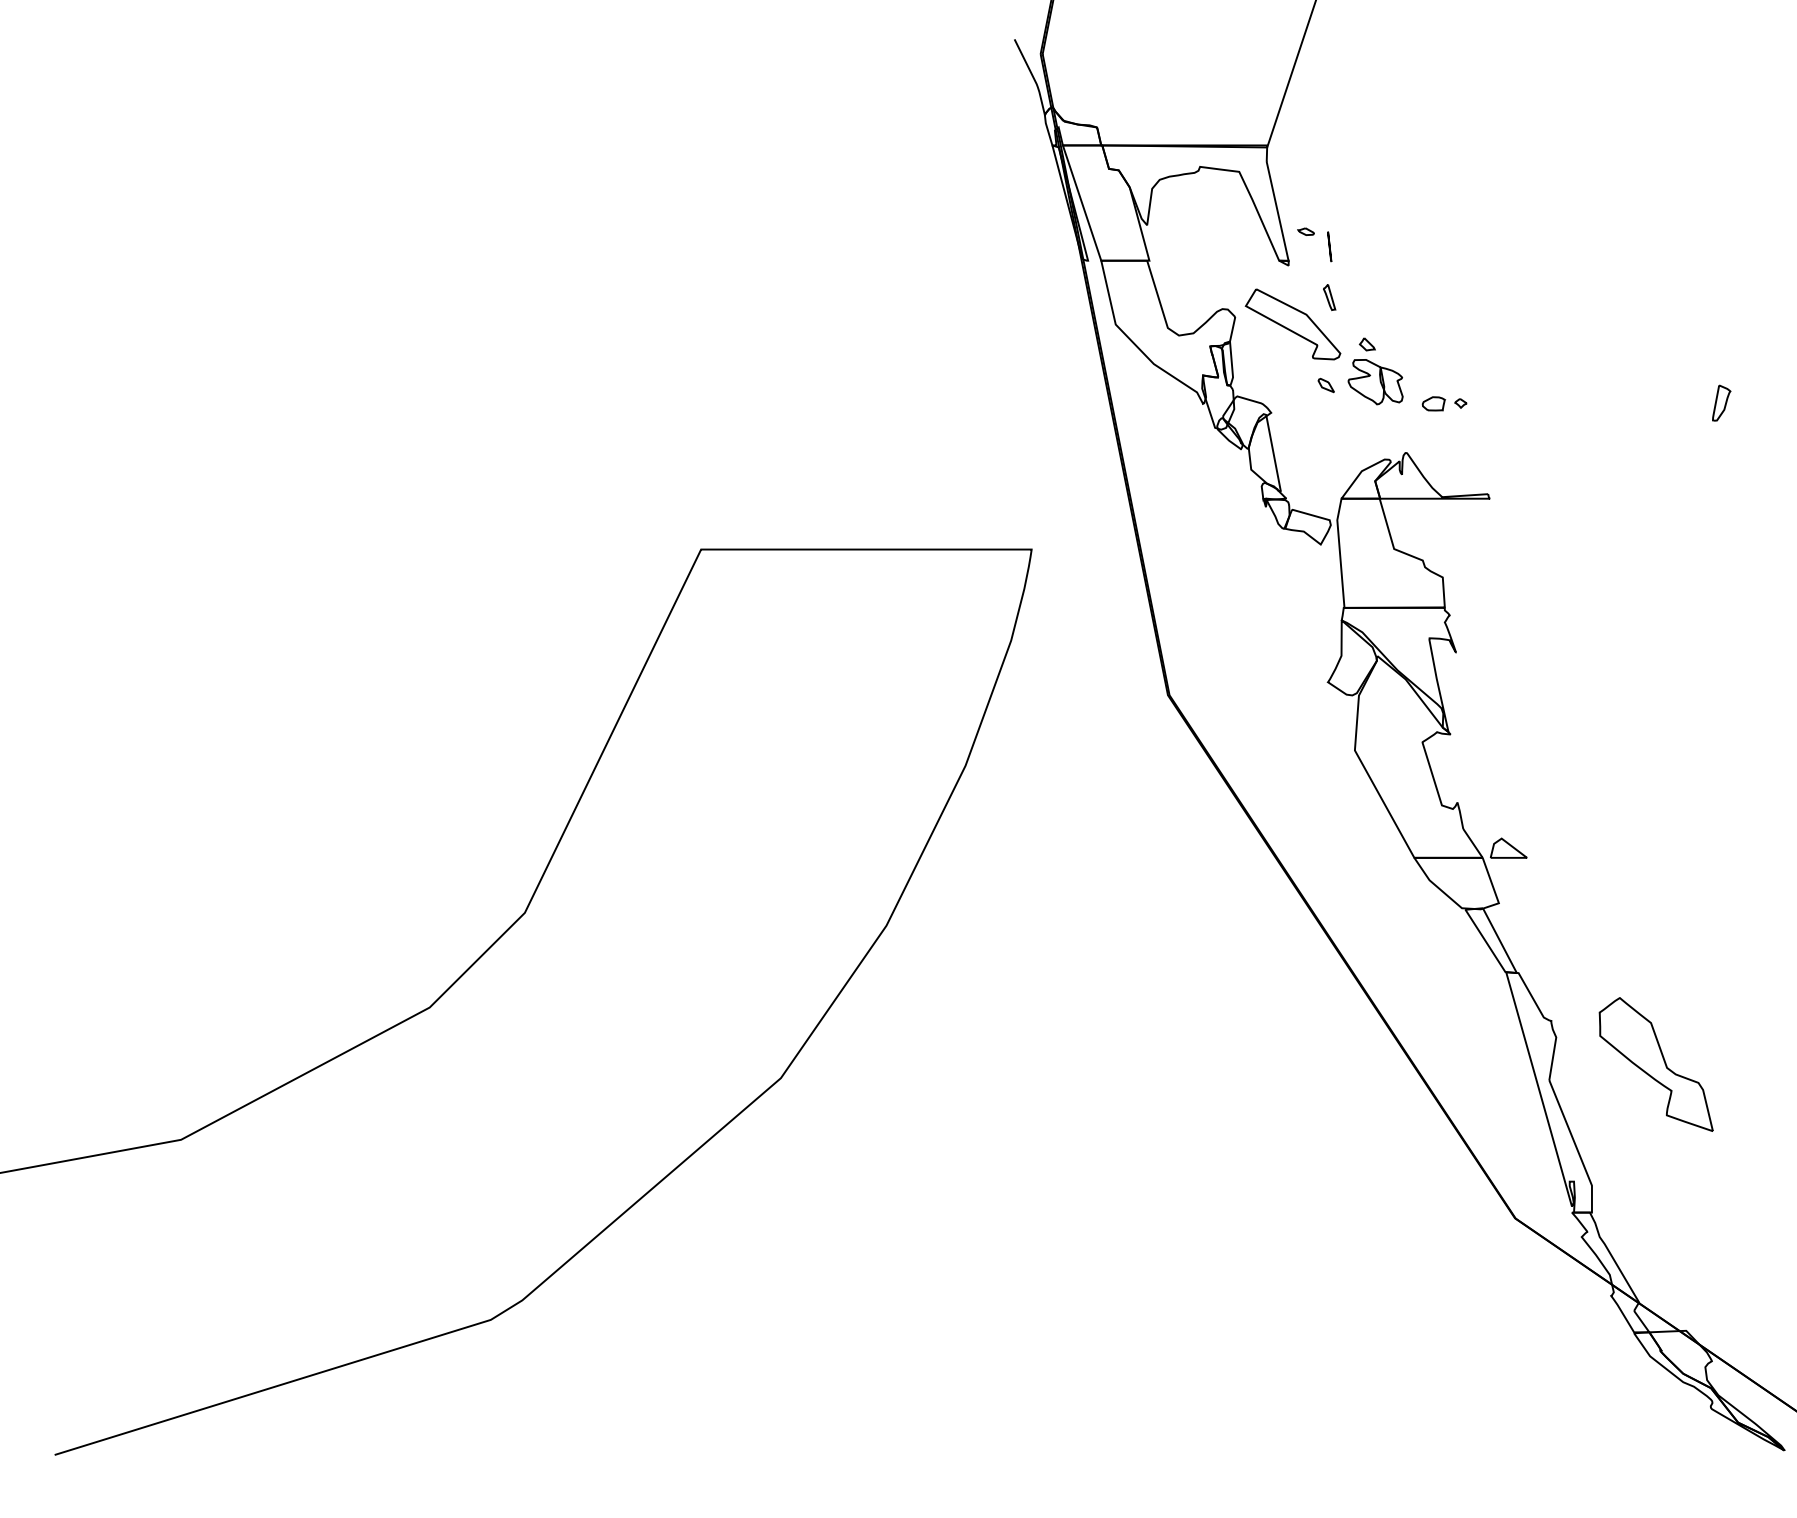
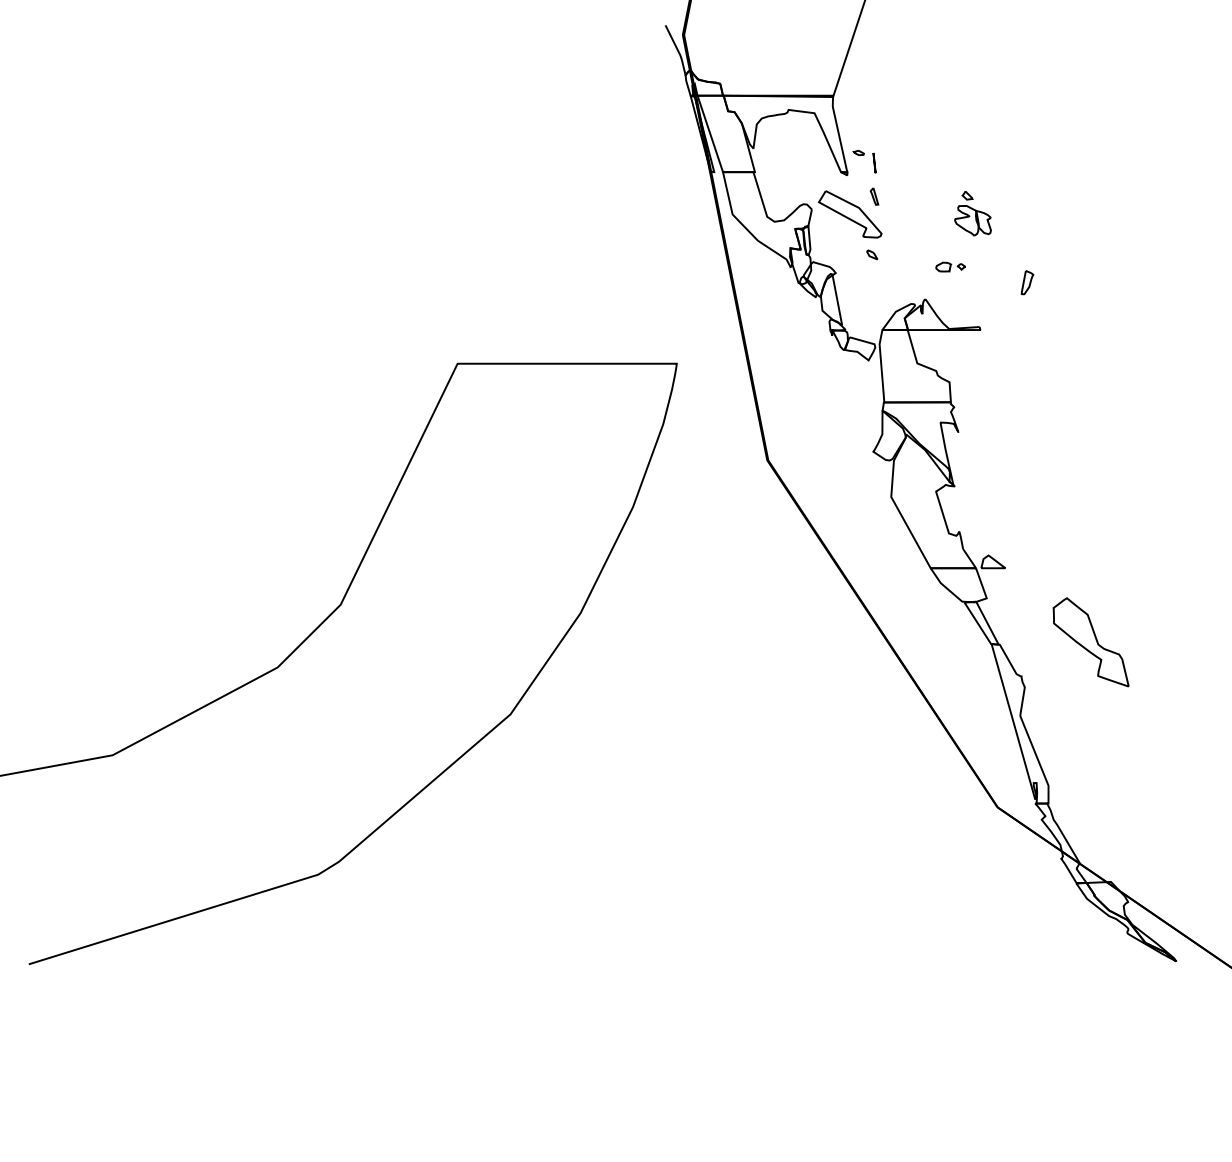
part: (1374, 371) -> (972, 213), moved
part: (1721, 402) -> (1027, 282), moved
part: (1655, 1064) -> (1090, 642), moved

